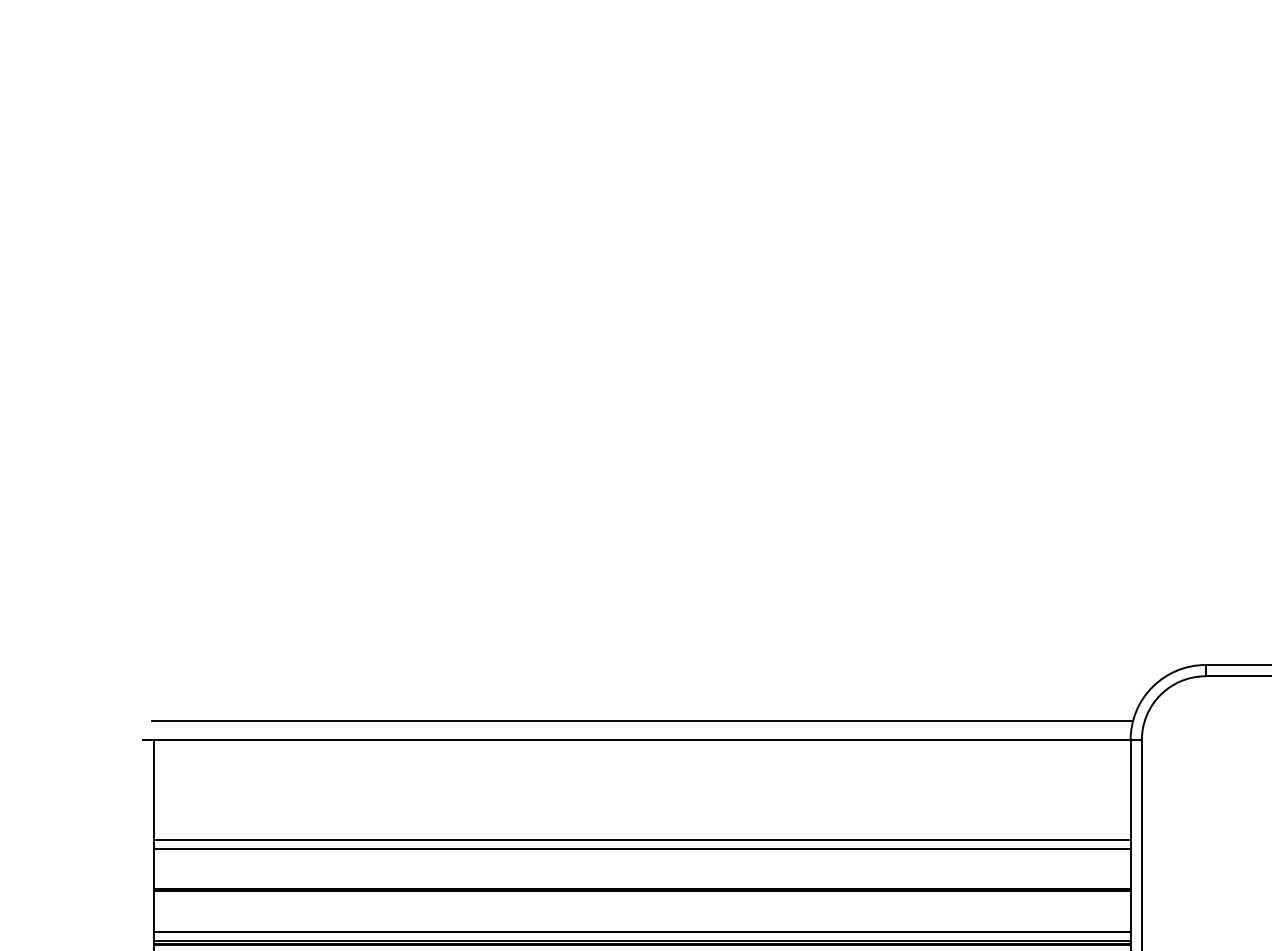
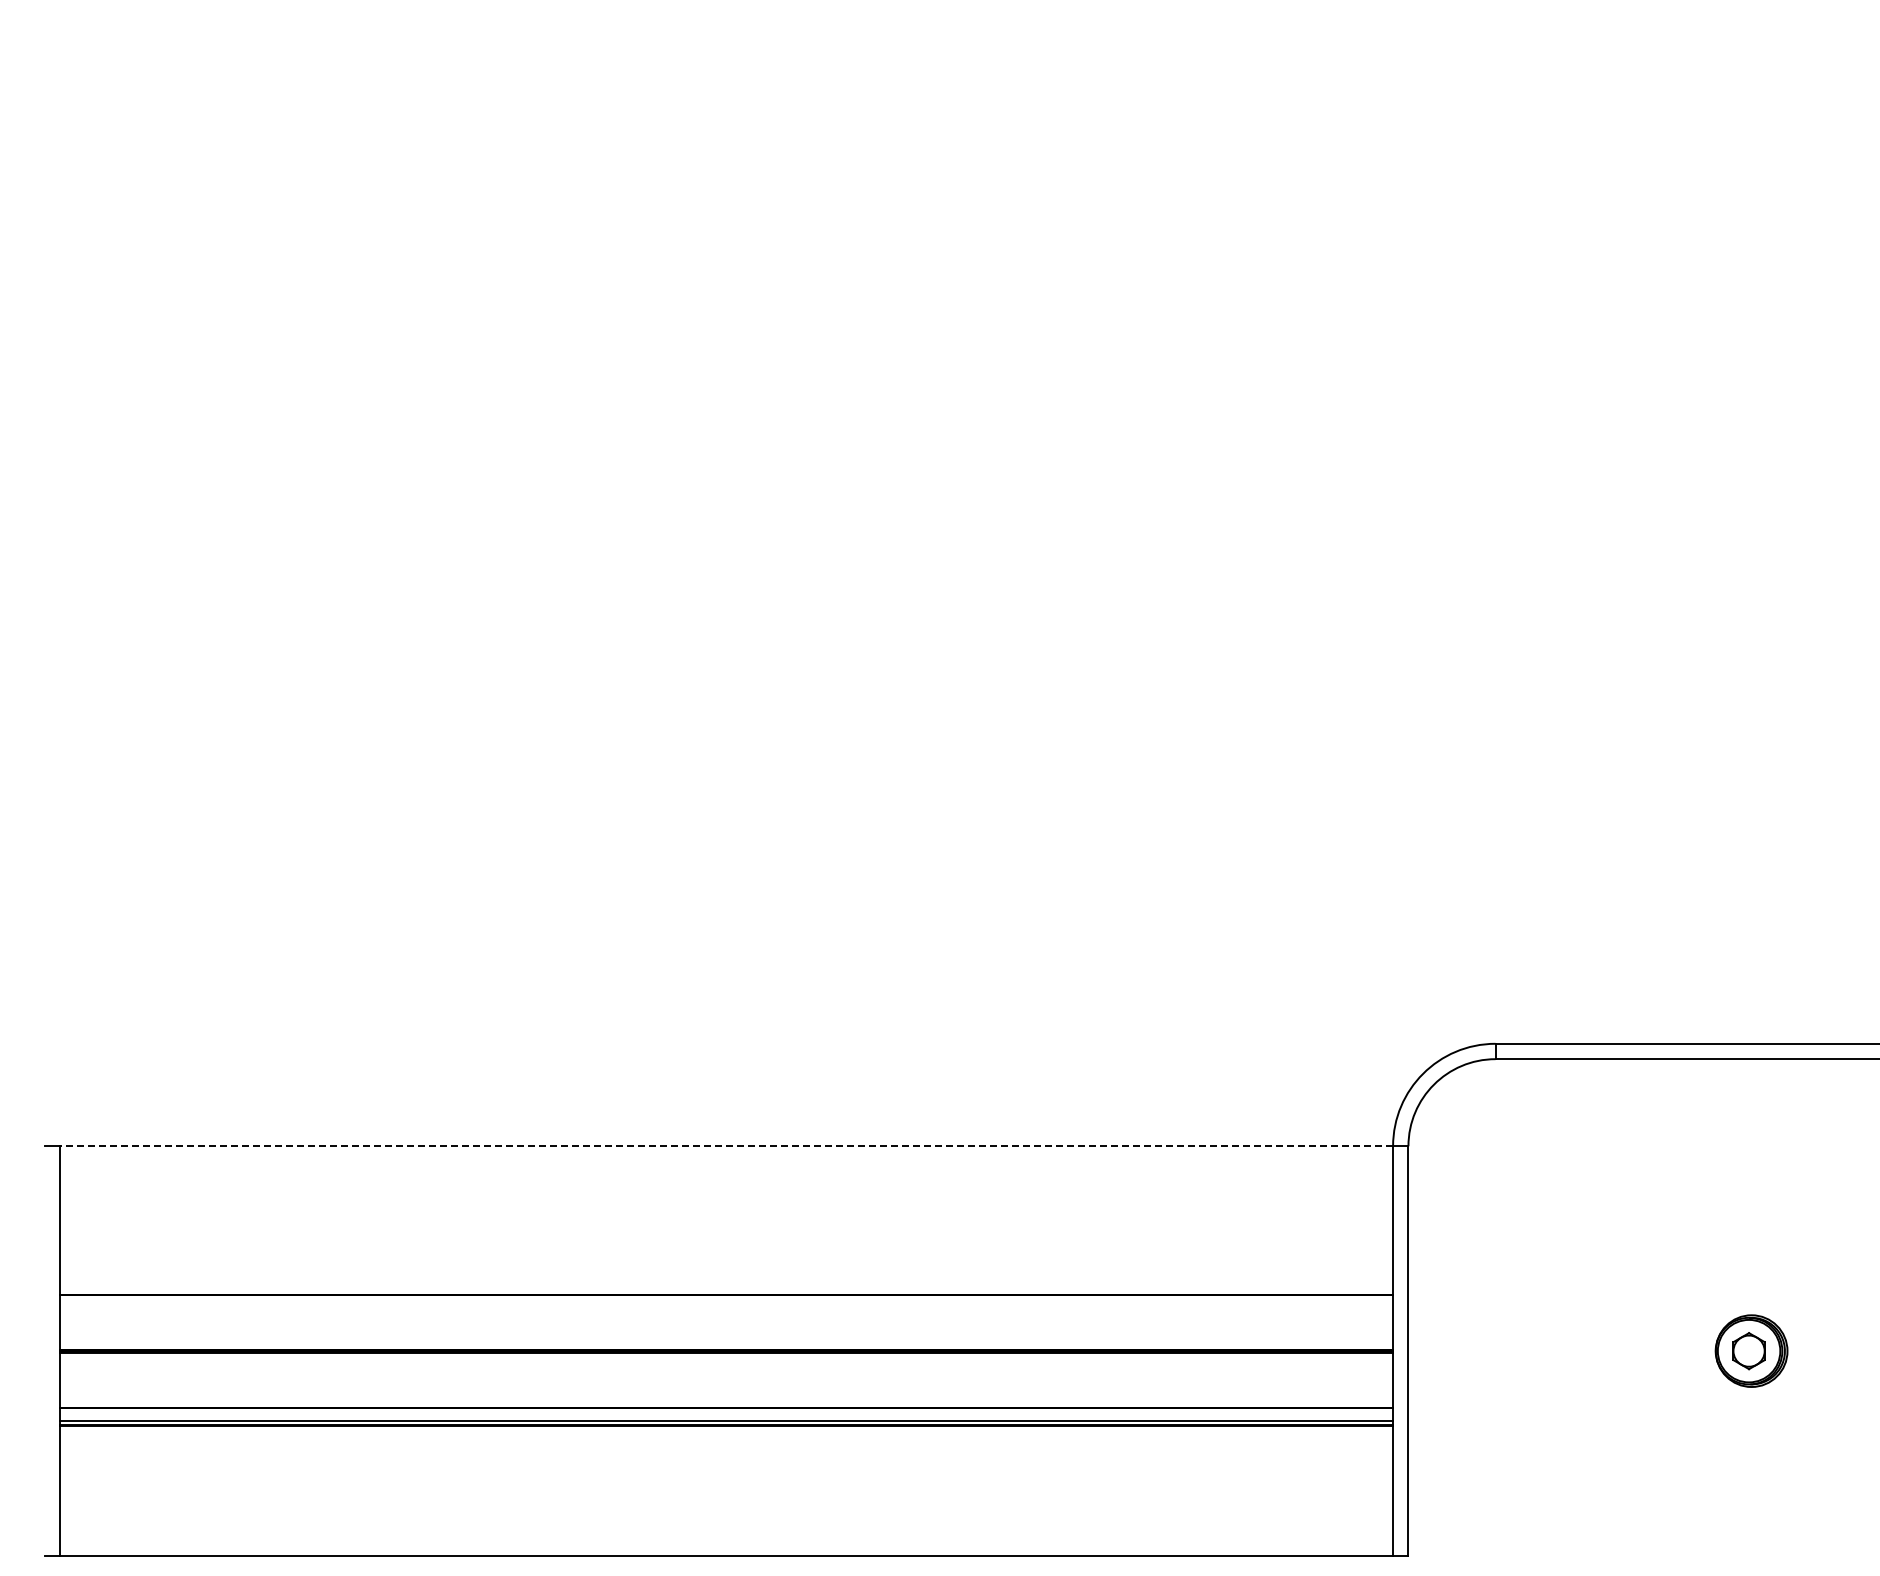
line: (642, 721) -> (726, 1120), removed
line: (642, 740) -> (726, 1146), solid -> dashed
line: (642, 839) -> (726, 1281), removed

